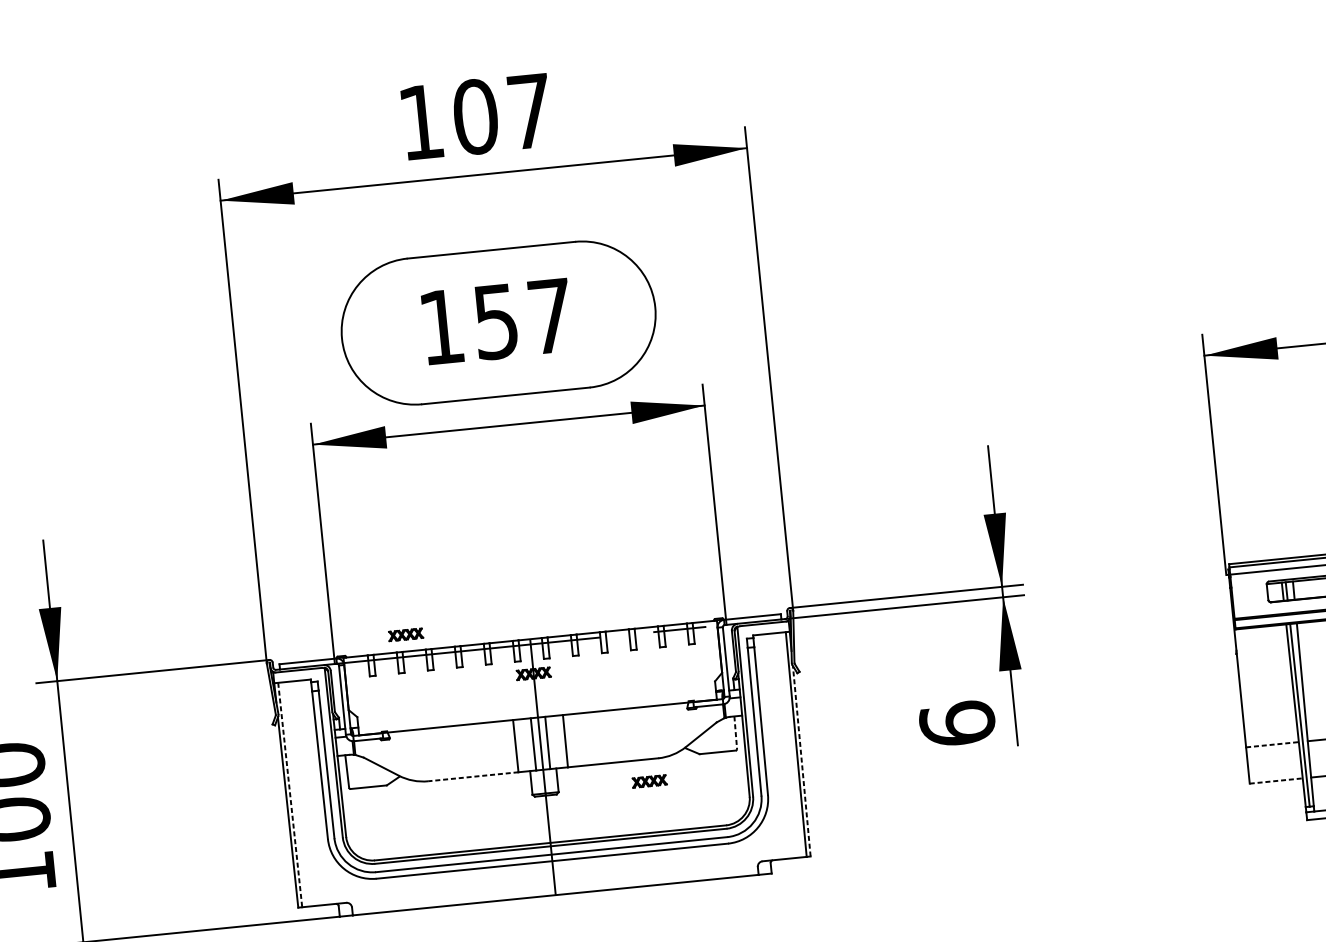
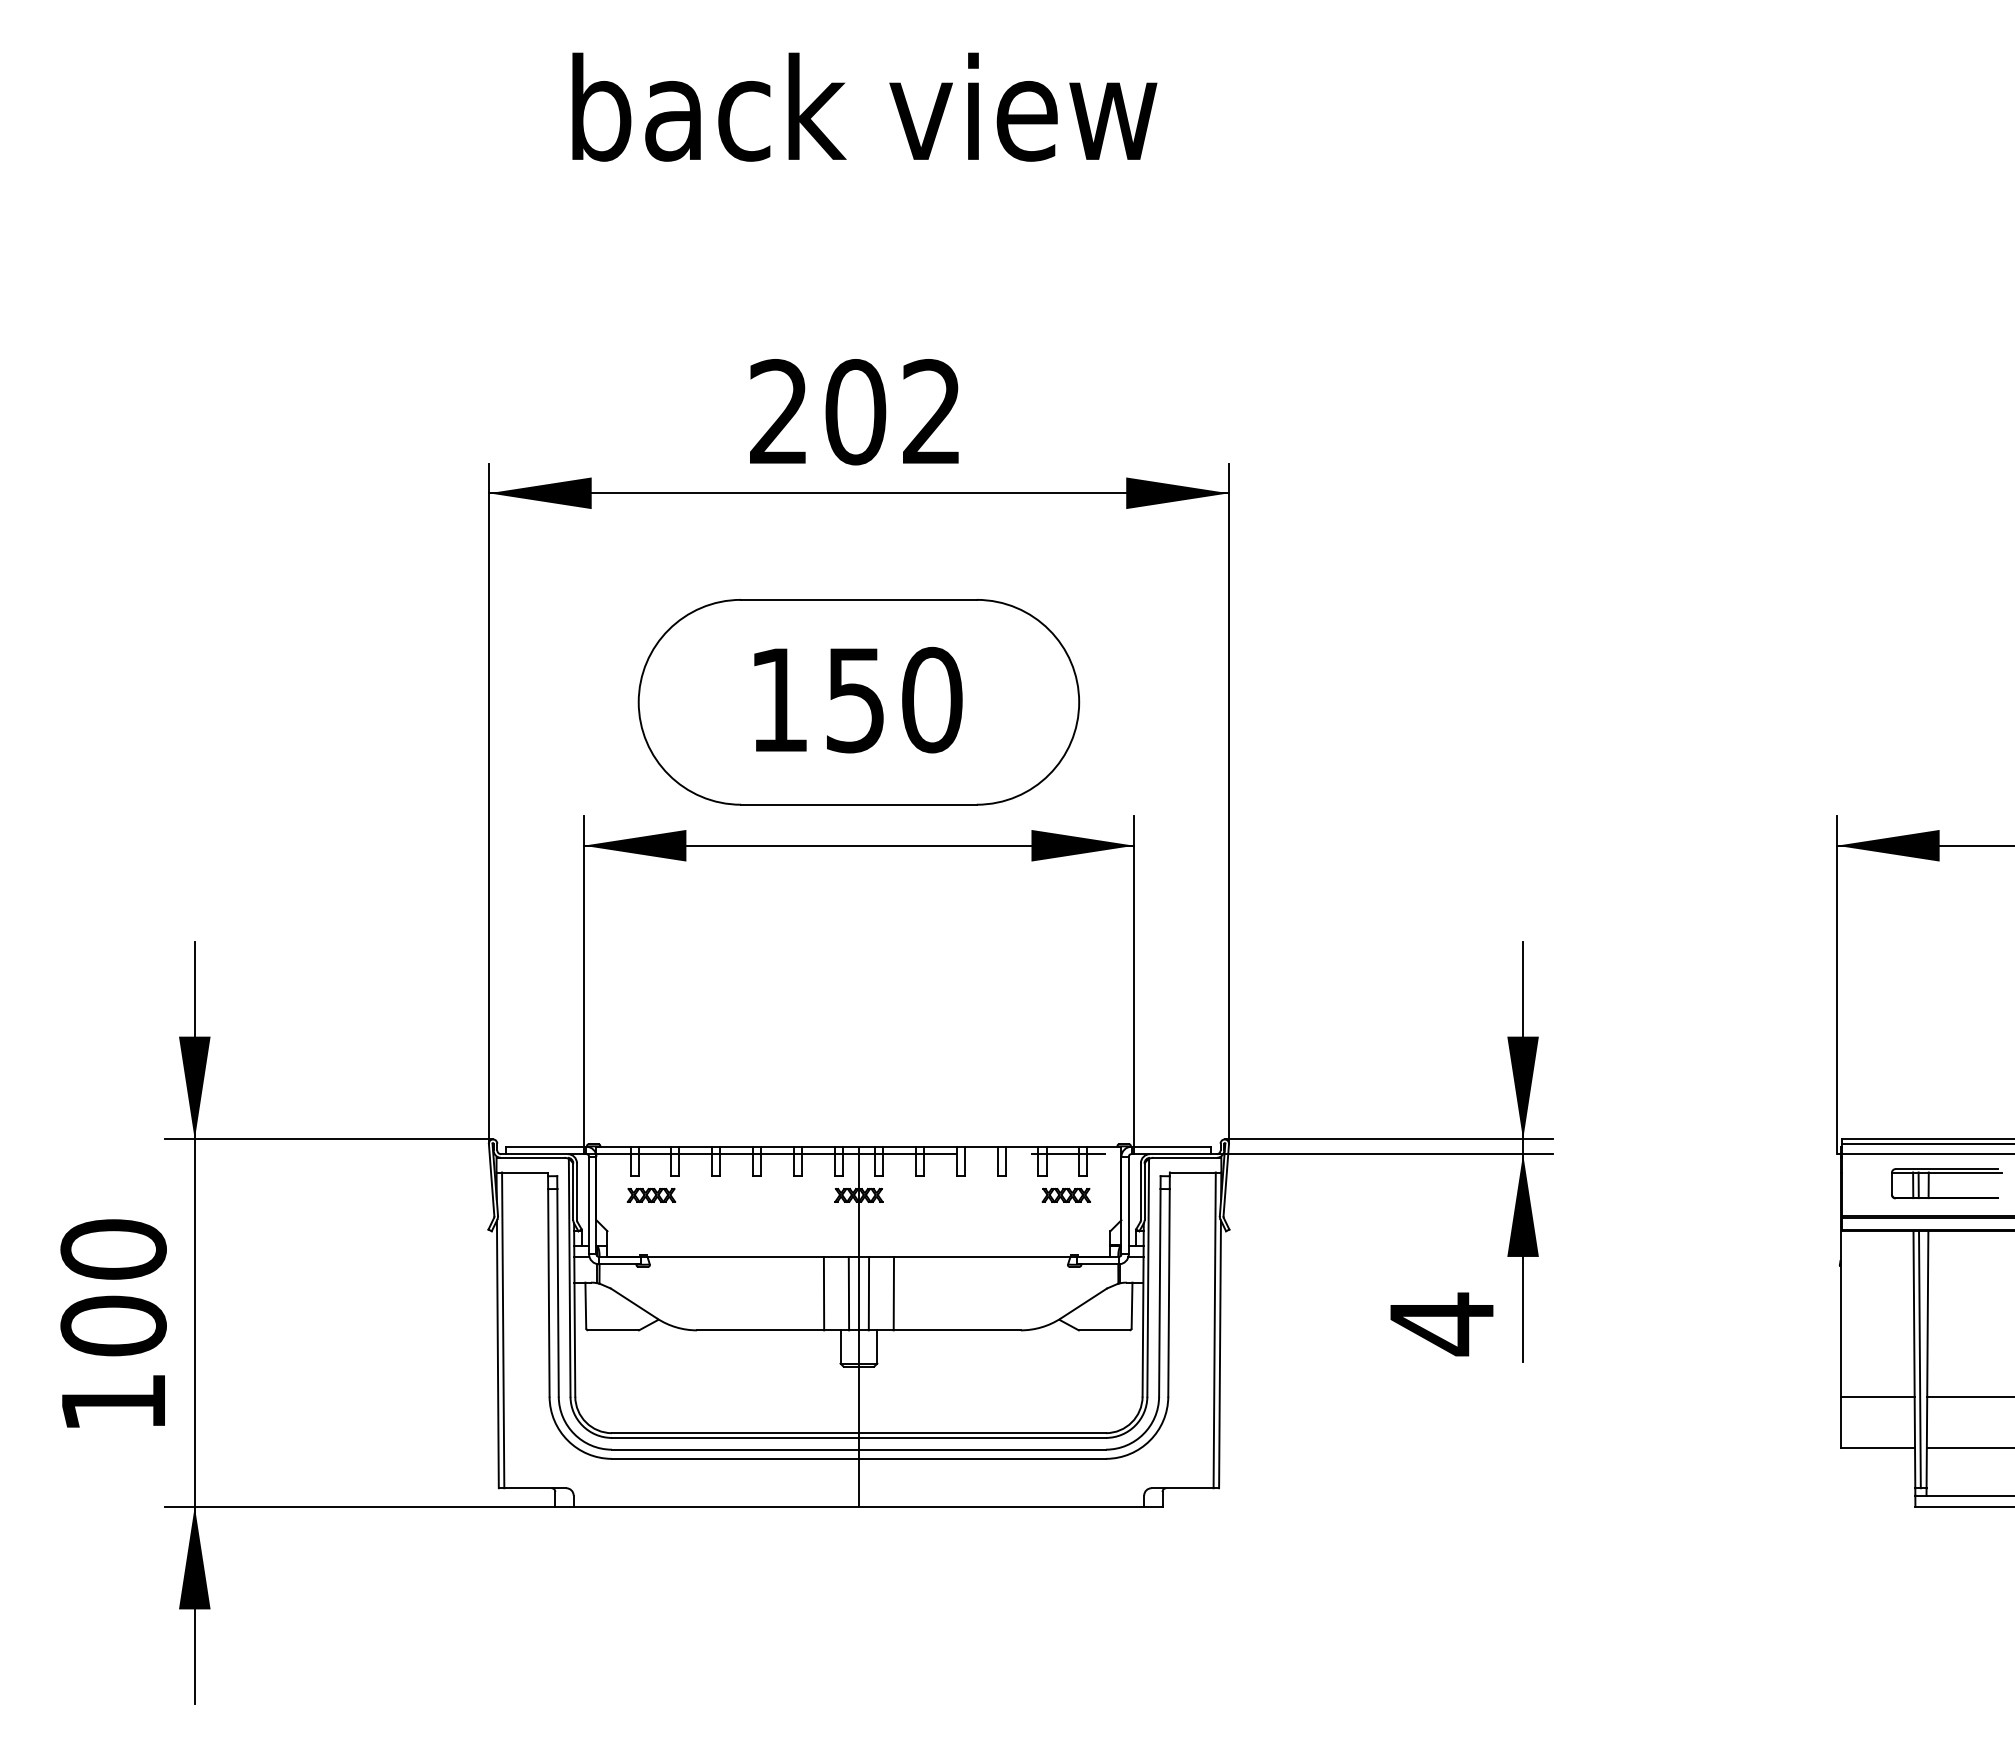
text: (475, 116) -> (855, 411), 107 -> 202
text: (550, 315) -> (932, 699), 157 -> 150
part: (405, 634) -> (651, 1195), moved
text: (957, 724) -> (1441, 1324), 6 -> 4
line: (736, 732) -> (1132, 1305), dashed -> solid
line: (1273, 744) -> (1878, 1396), dashed -> solid
line: (802, 761) -> (1220, 1354), dashed -> solid
line: (473, 776) -> (760, 1330), dashed -> solid
line: (1276, 780) -> (1878, 1447), dashed -> solid
part: (648, 781) -> (1065, 1195), moved
line: (290, 795) -> (503, 1330), dashed -> solid

